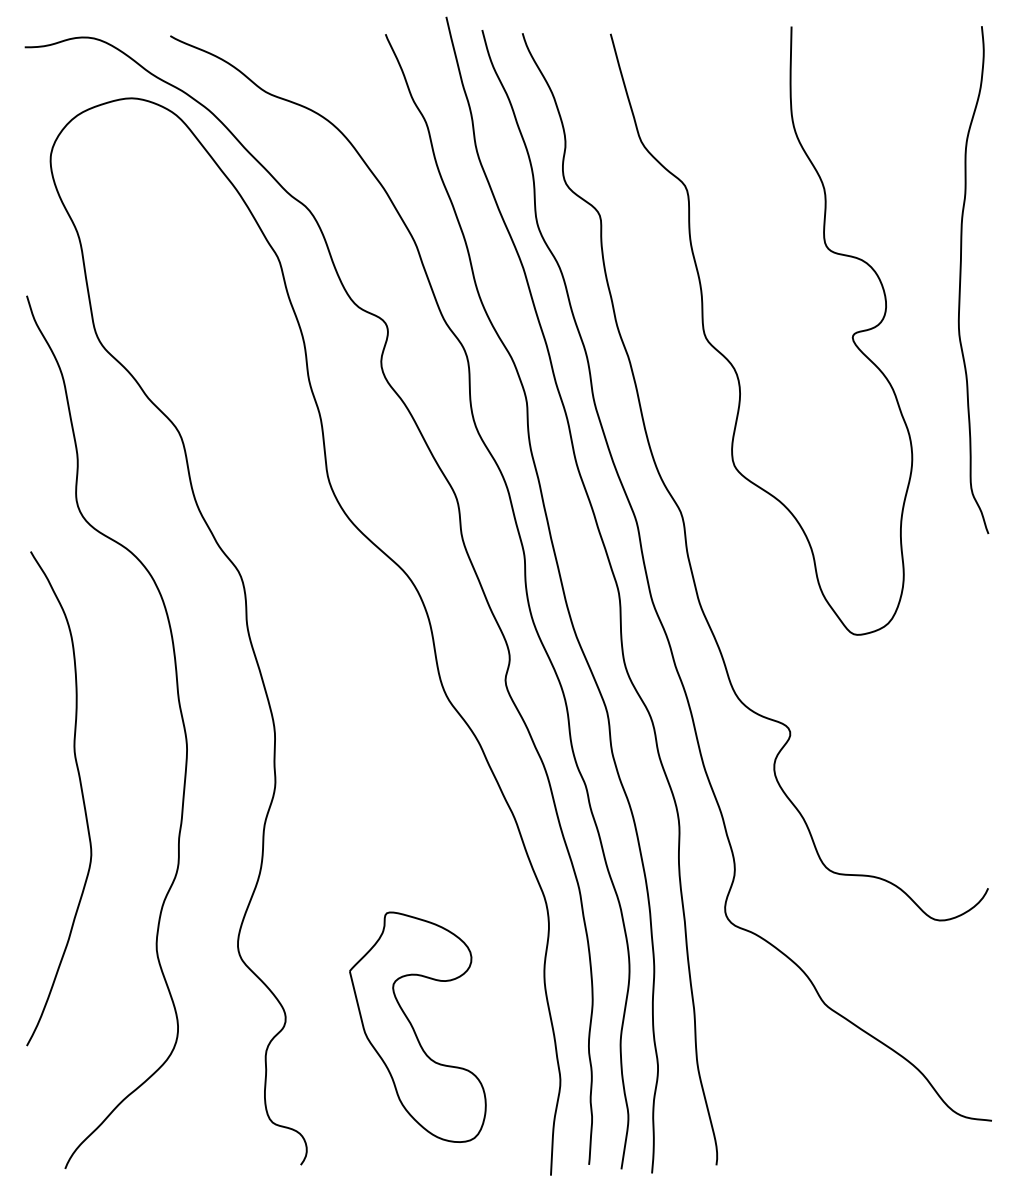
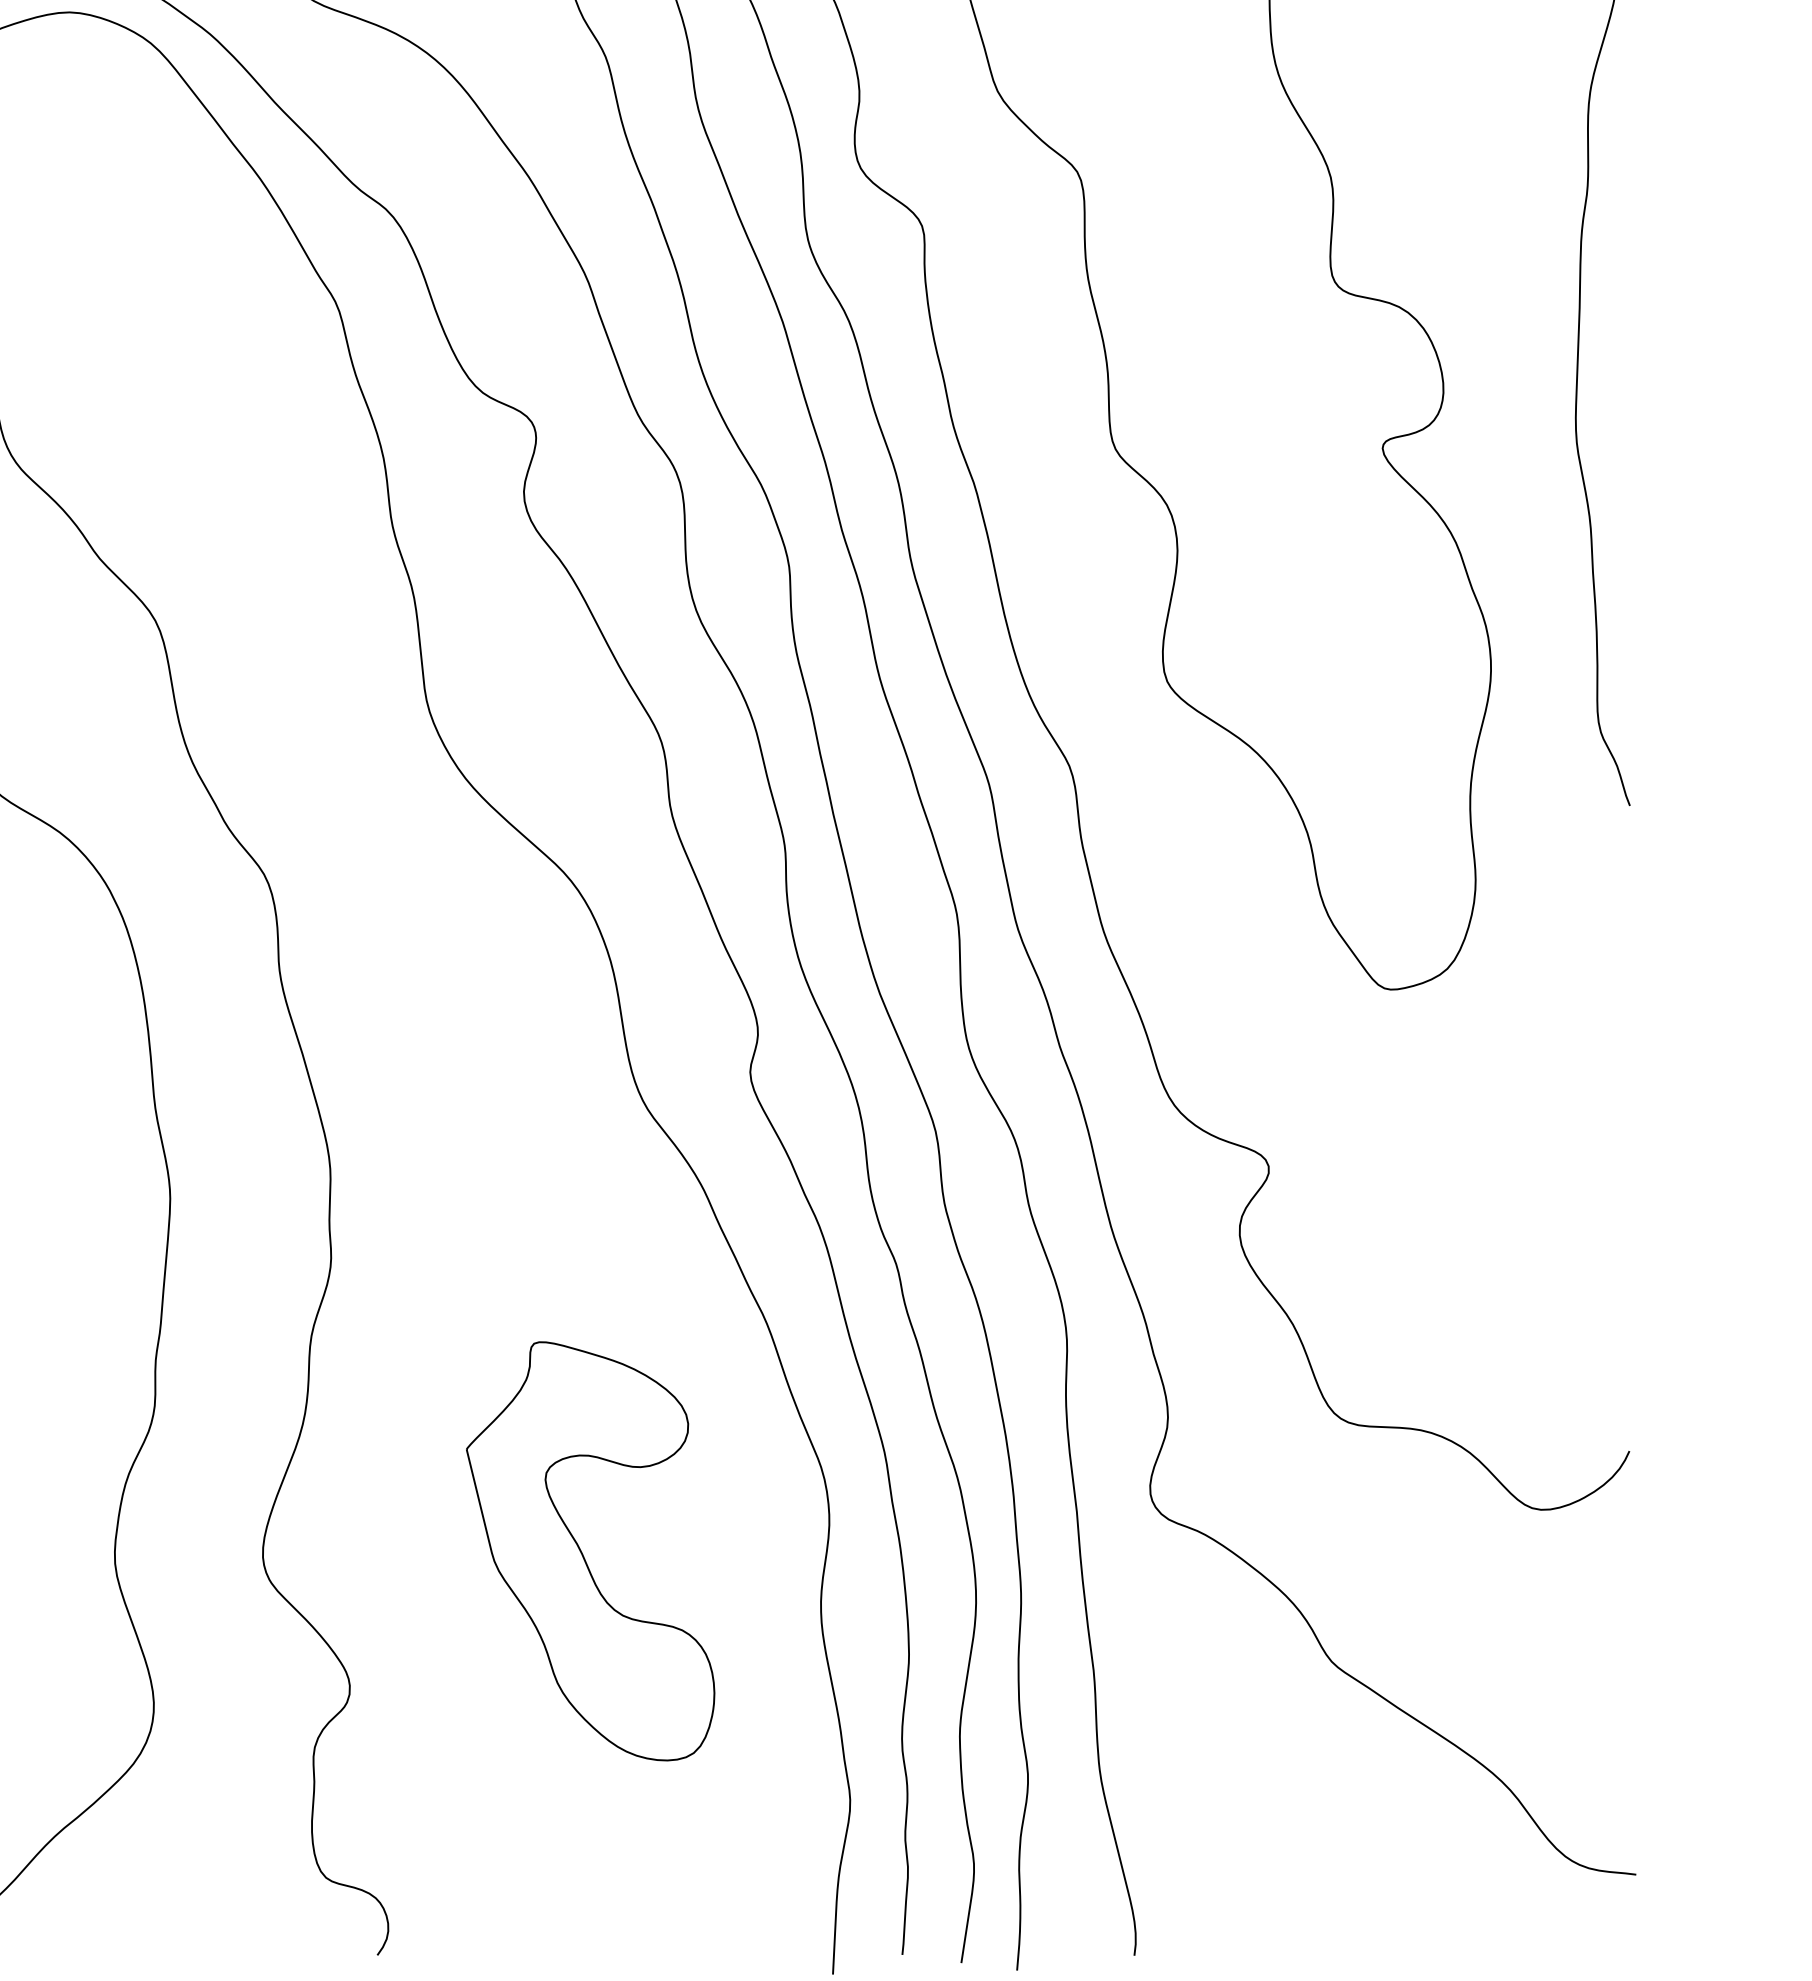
part: (417, 1026) -> (589, 1549), moved

